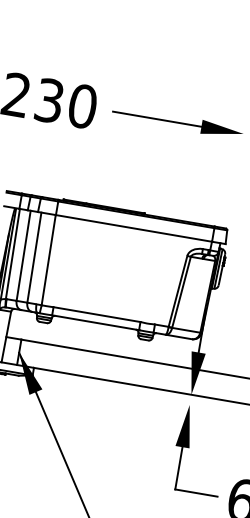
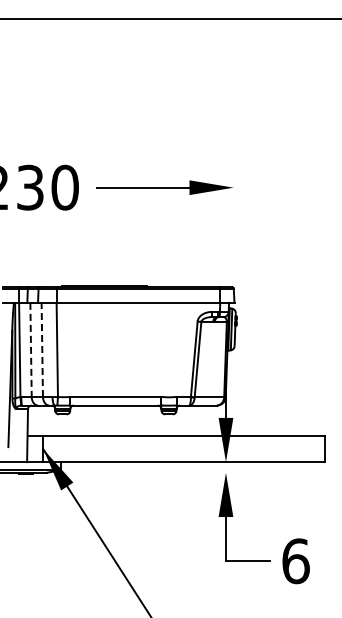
line: (24, 256) -> (31, 350), solid -> dashed
line: (34, 257) -> (42, 349), solid -> dashed

